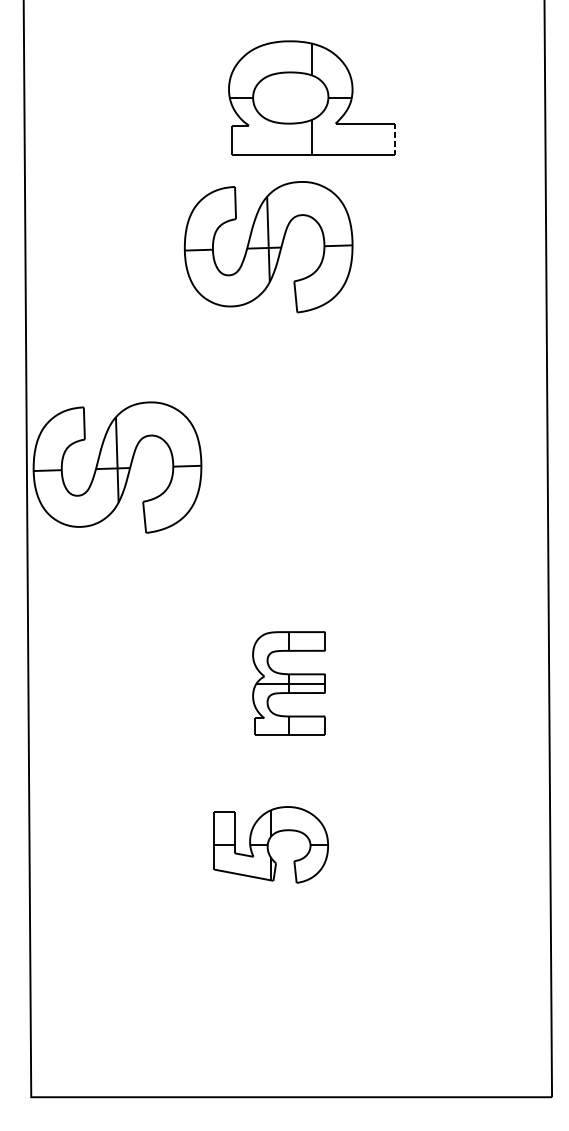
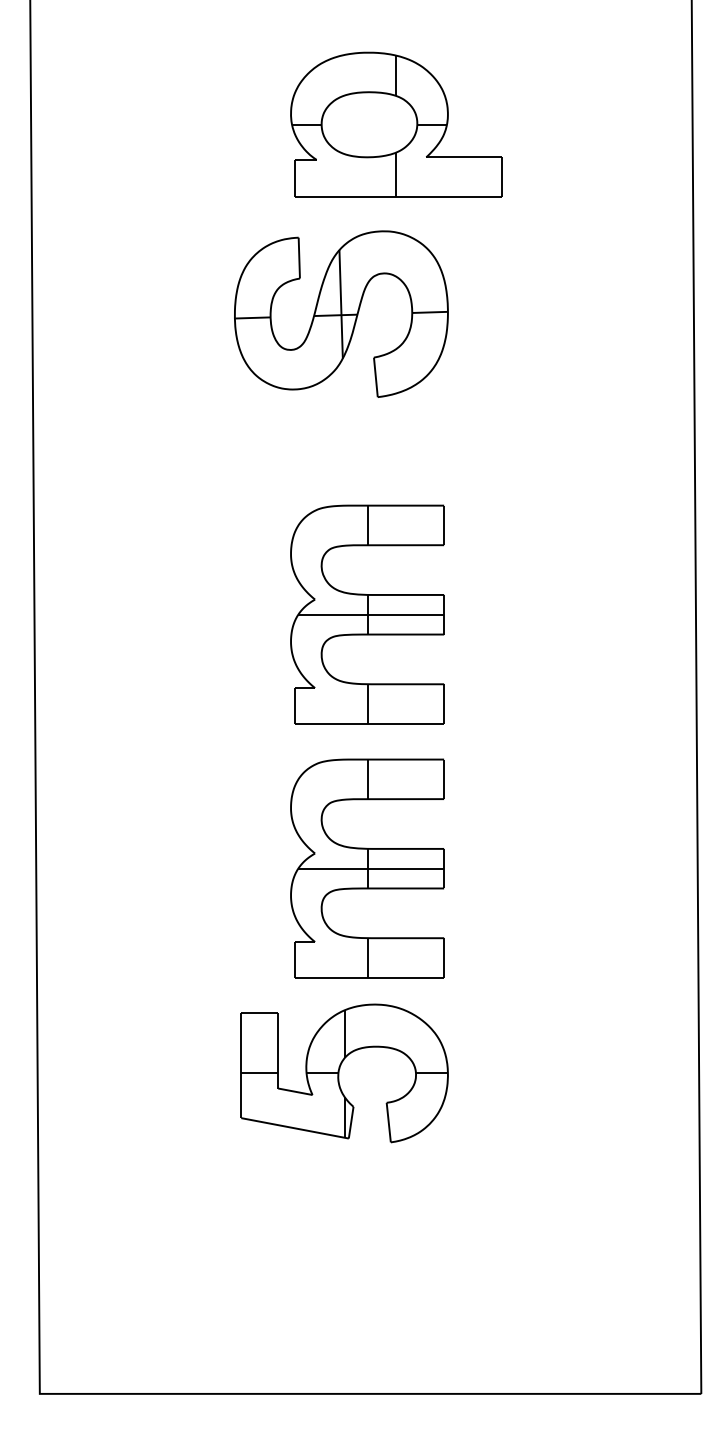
line: (394, 139) -> (501, 177), dashed -> solid
part: (117, 467) -> (149, 593), removed
part: (289, 483) -> (367, 614), added
part: (289, 683) -> (367, 868), size x1.67
part: (271, 844) -> (344, 1073), size x1.43

